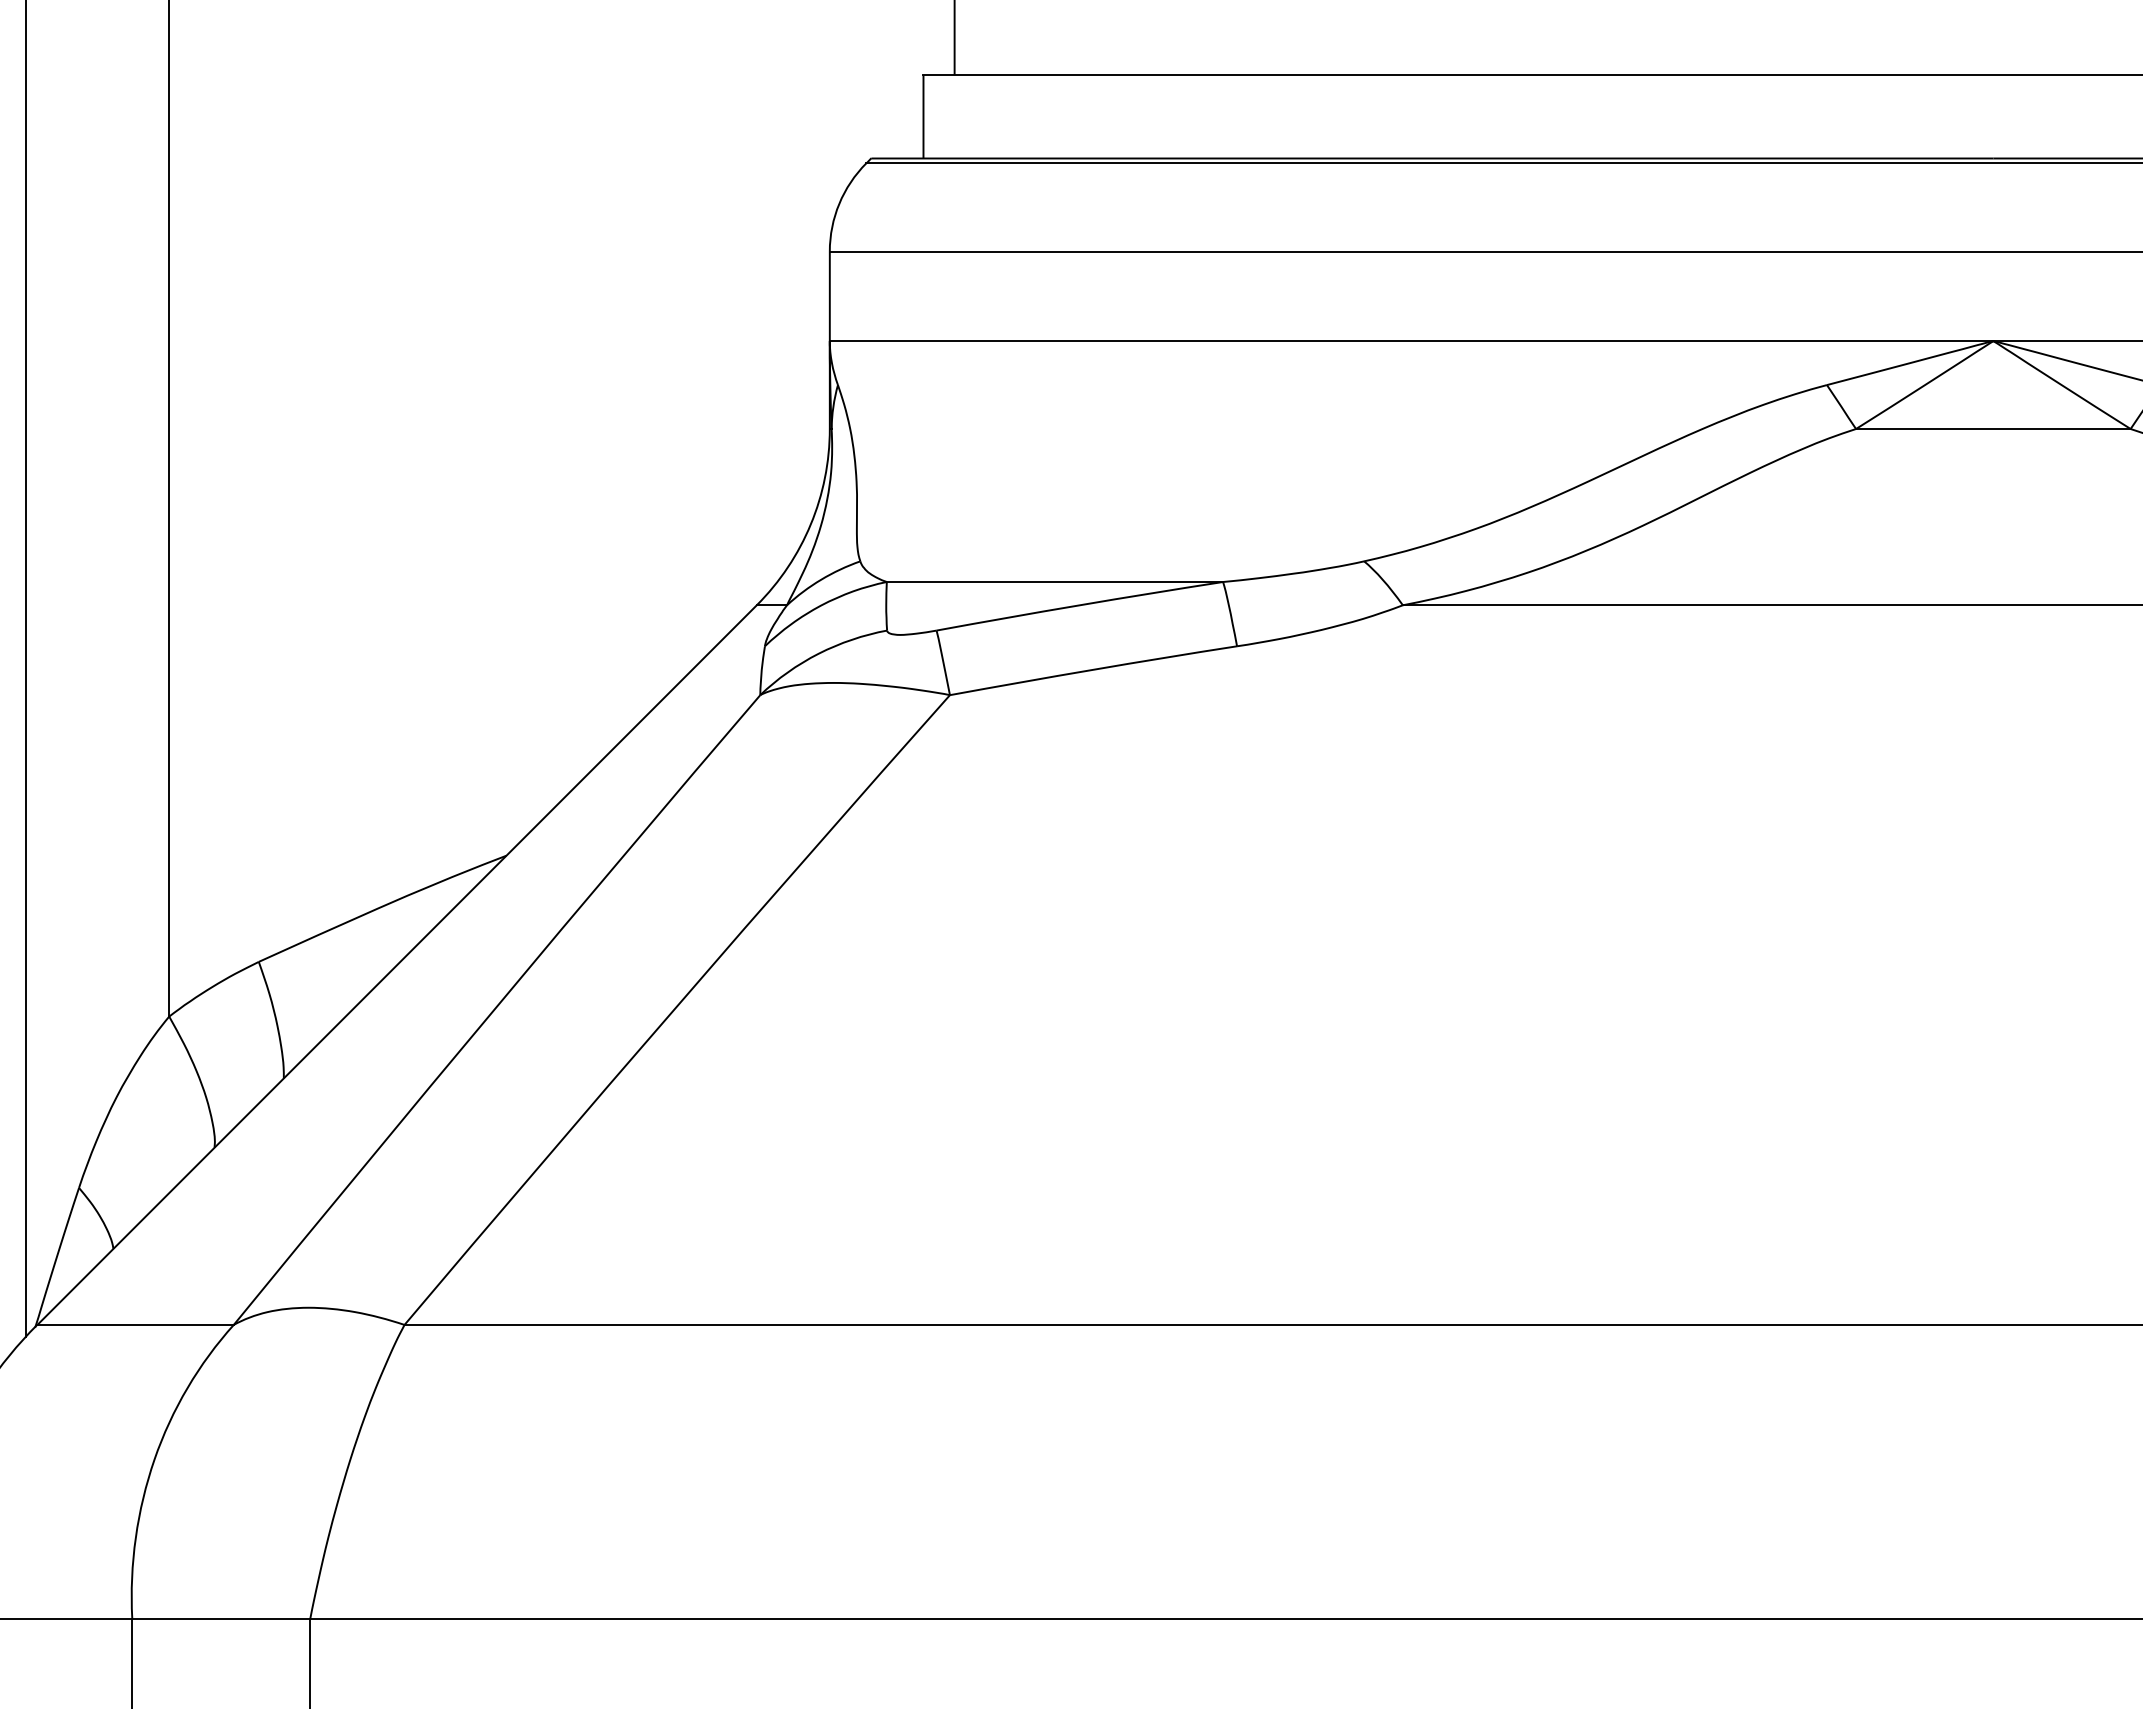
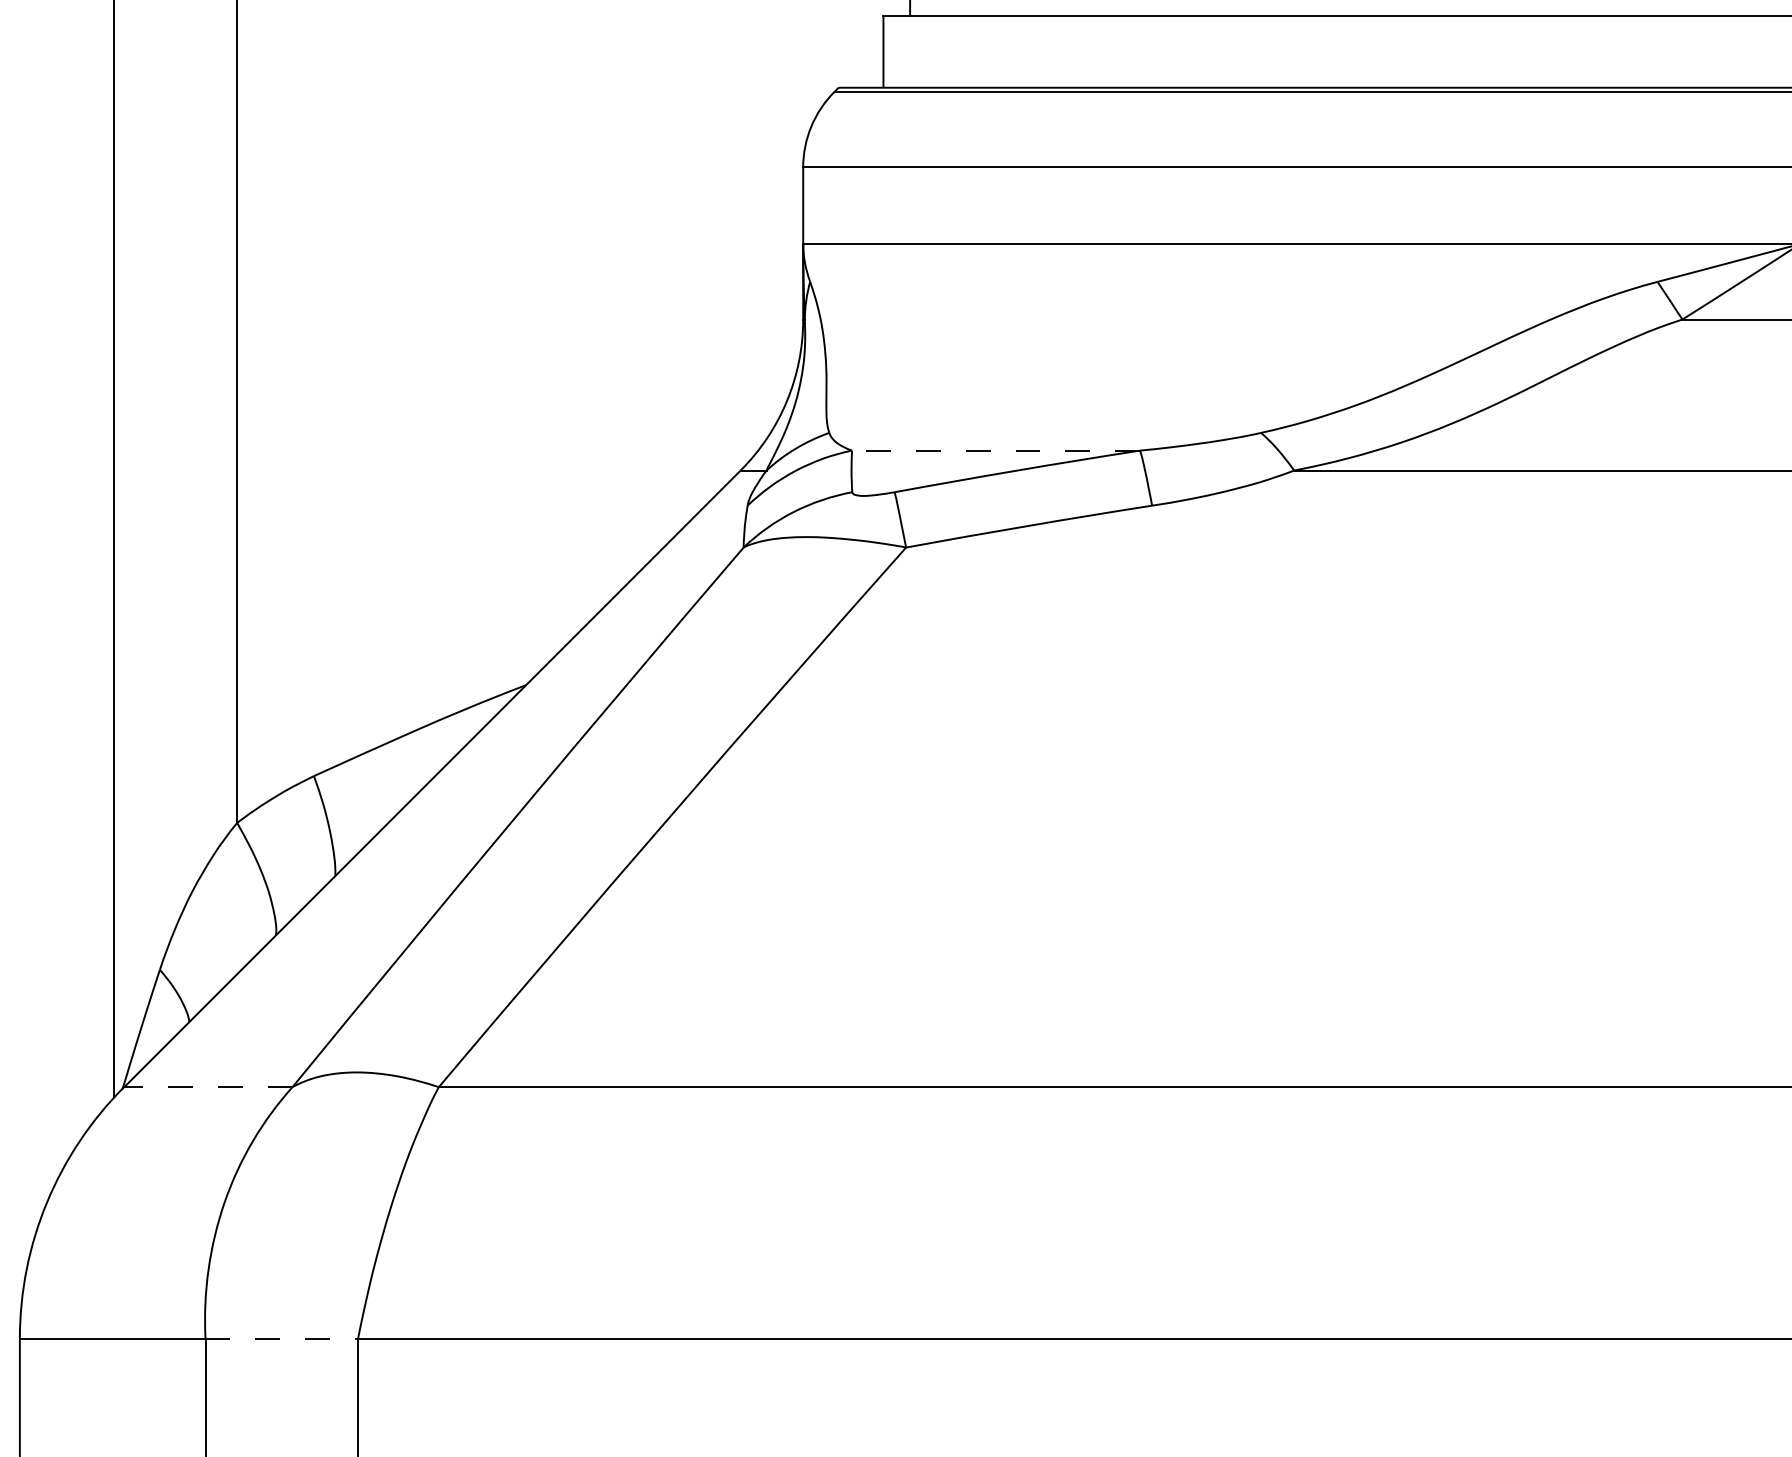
line: (1054, 582) -> (995, 451), solid -> dashed
line: (135, 1324) -> (208, 1086), solid -> dashed
line: (221, 1618) -> (281, 1338), solid -> dashed

